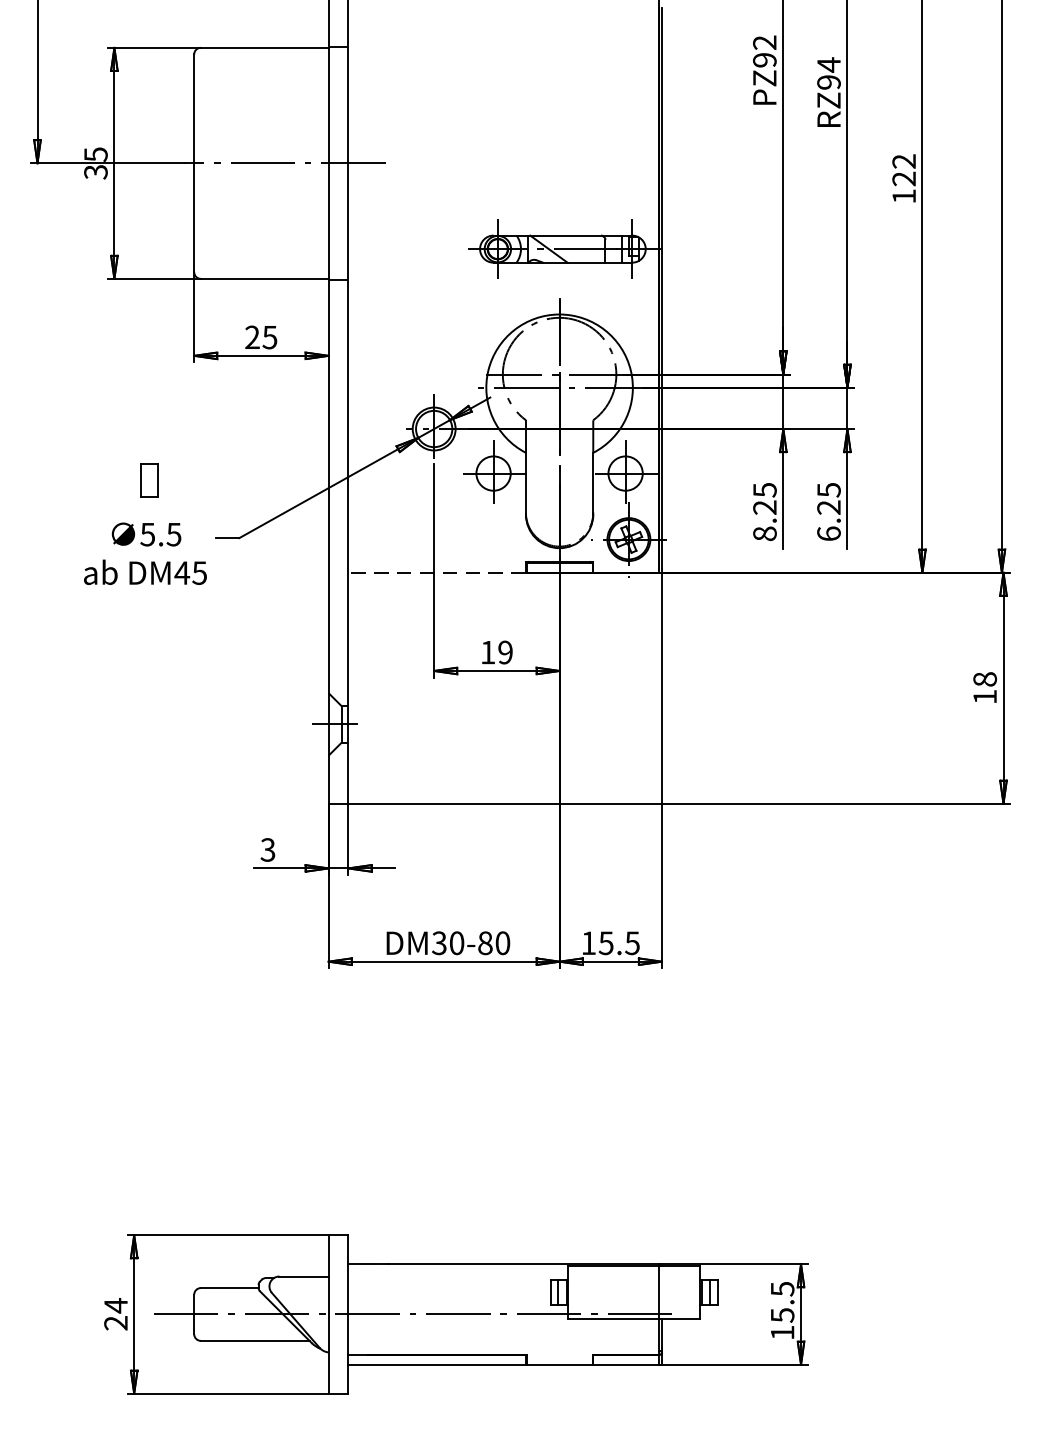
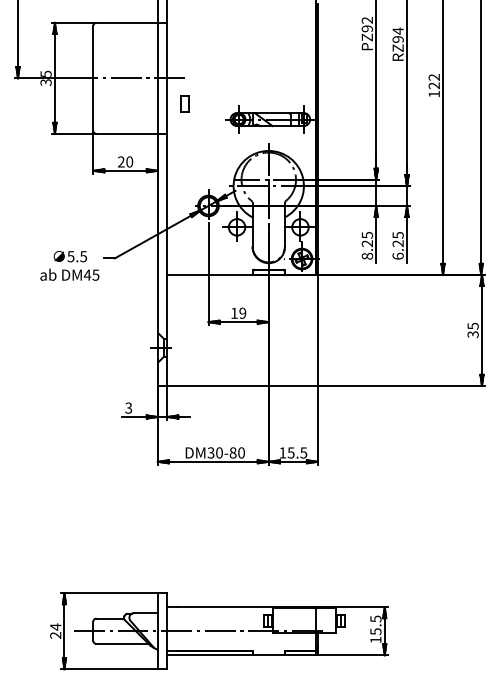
text: (269, 336) -> (129, 161), 25 -> 20
part: (148, 480) -> (184, 103), moved
line: (436, 571) -> (209, 274), dashed -> solid
text: (983, 688) -> (472, 330), 18 -> 35

